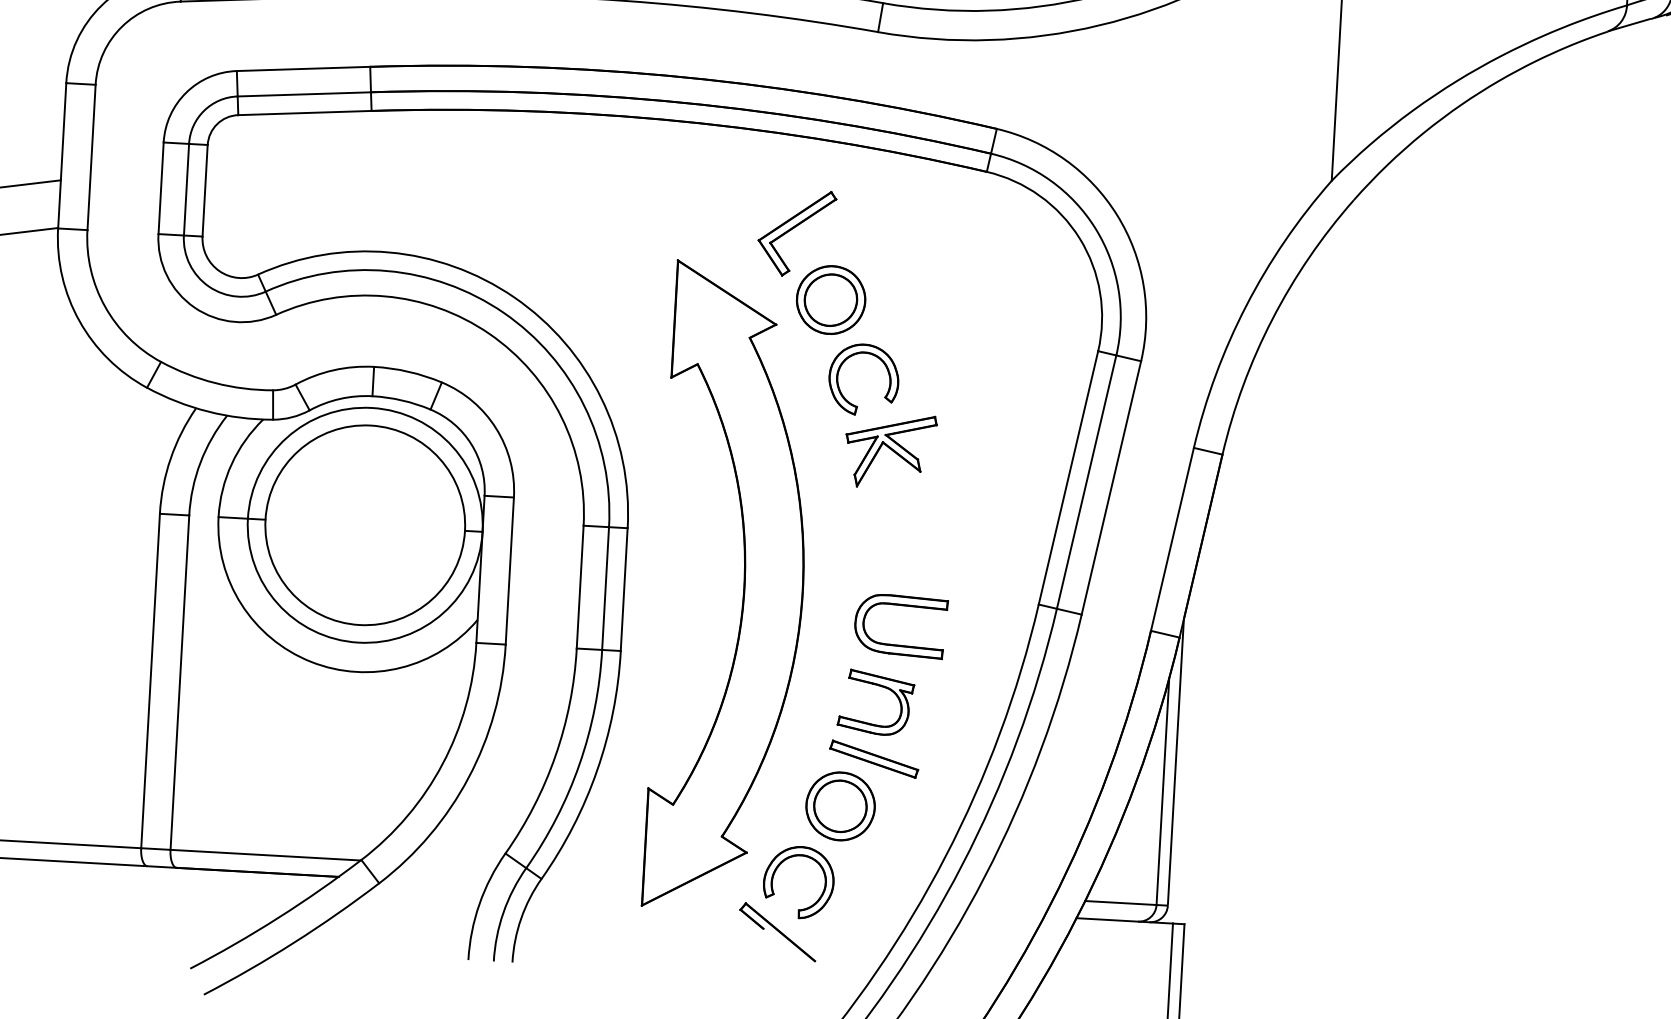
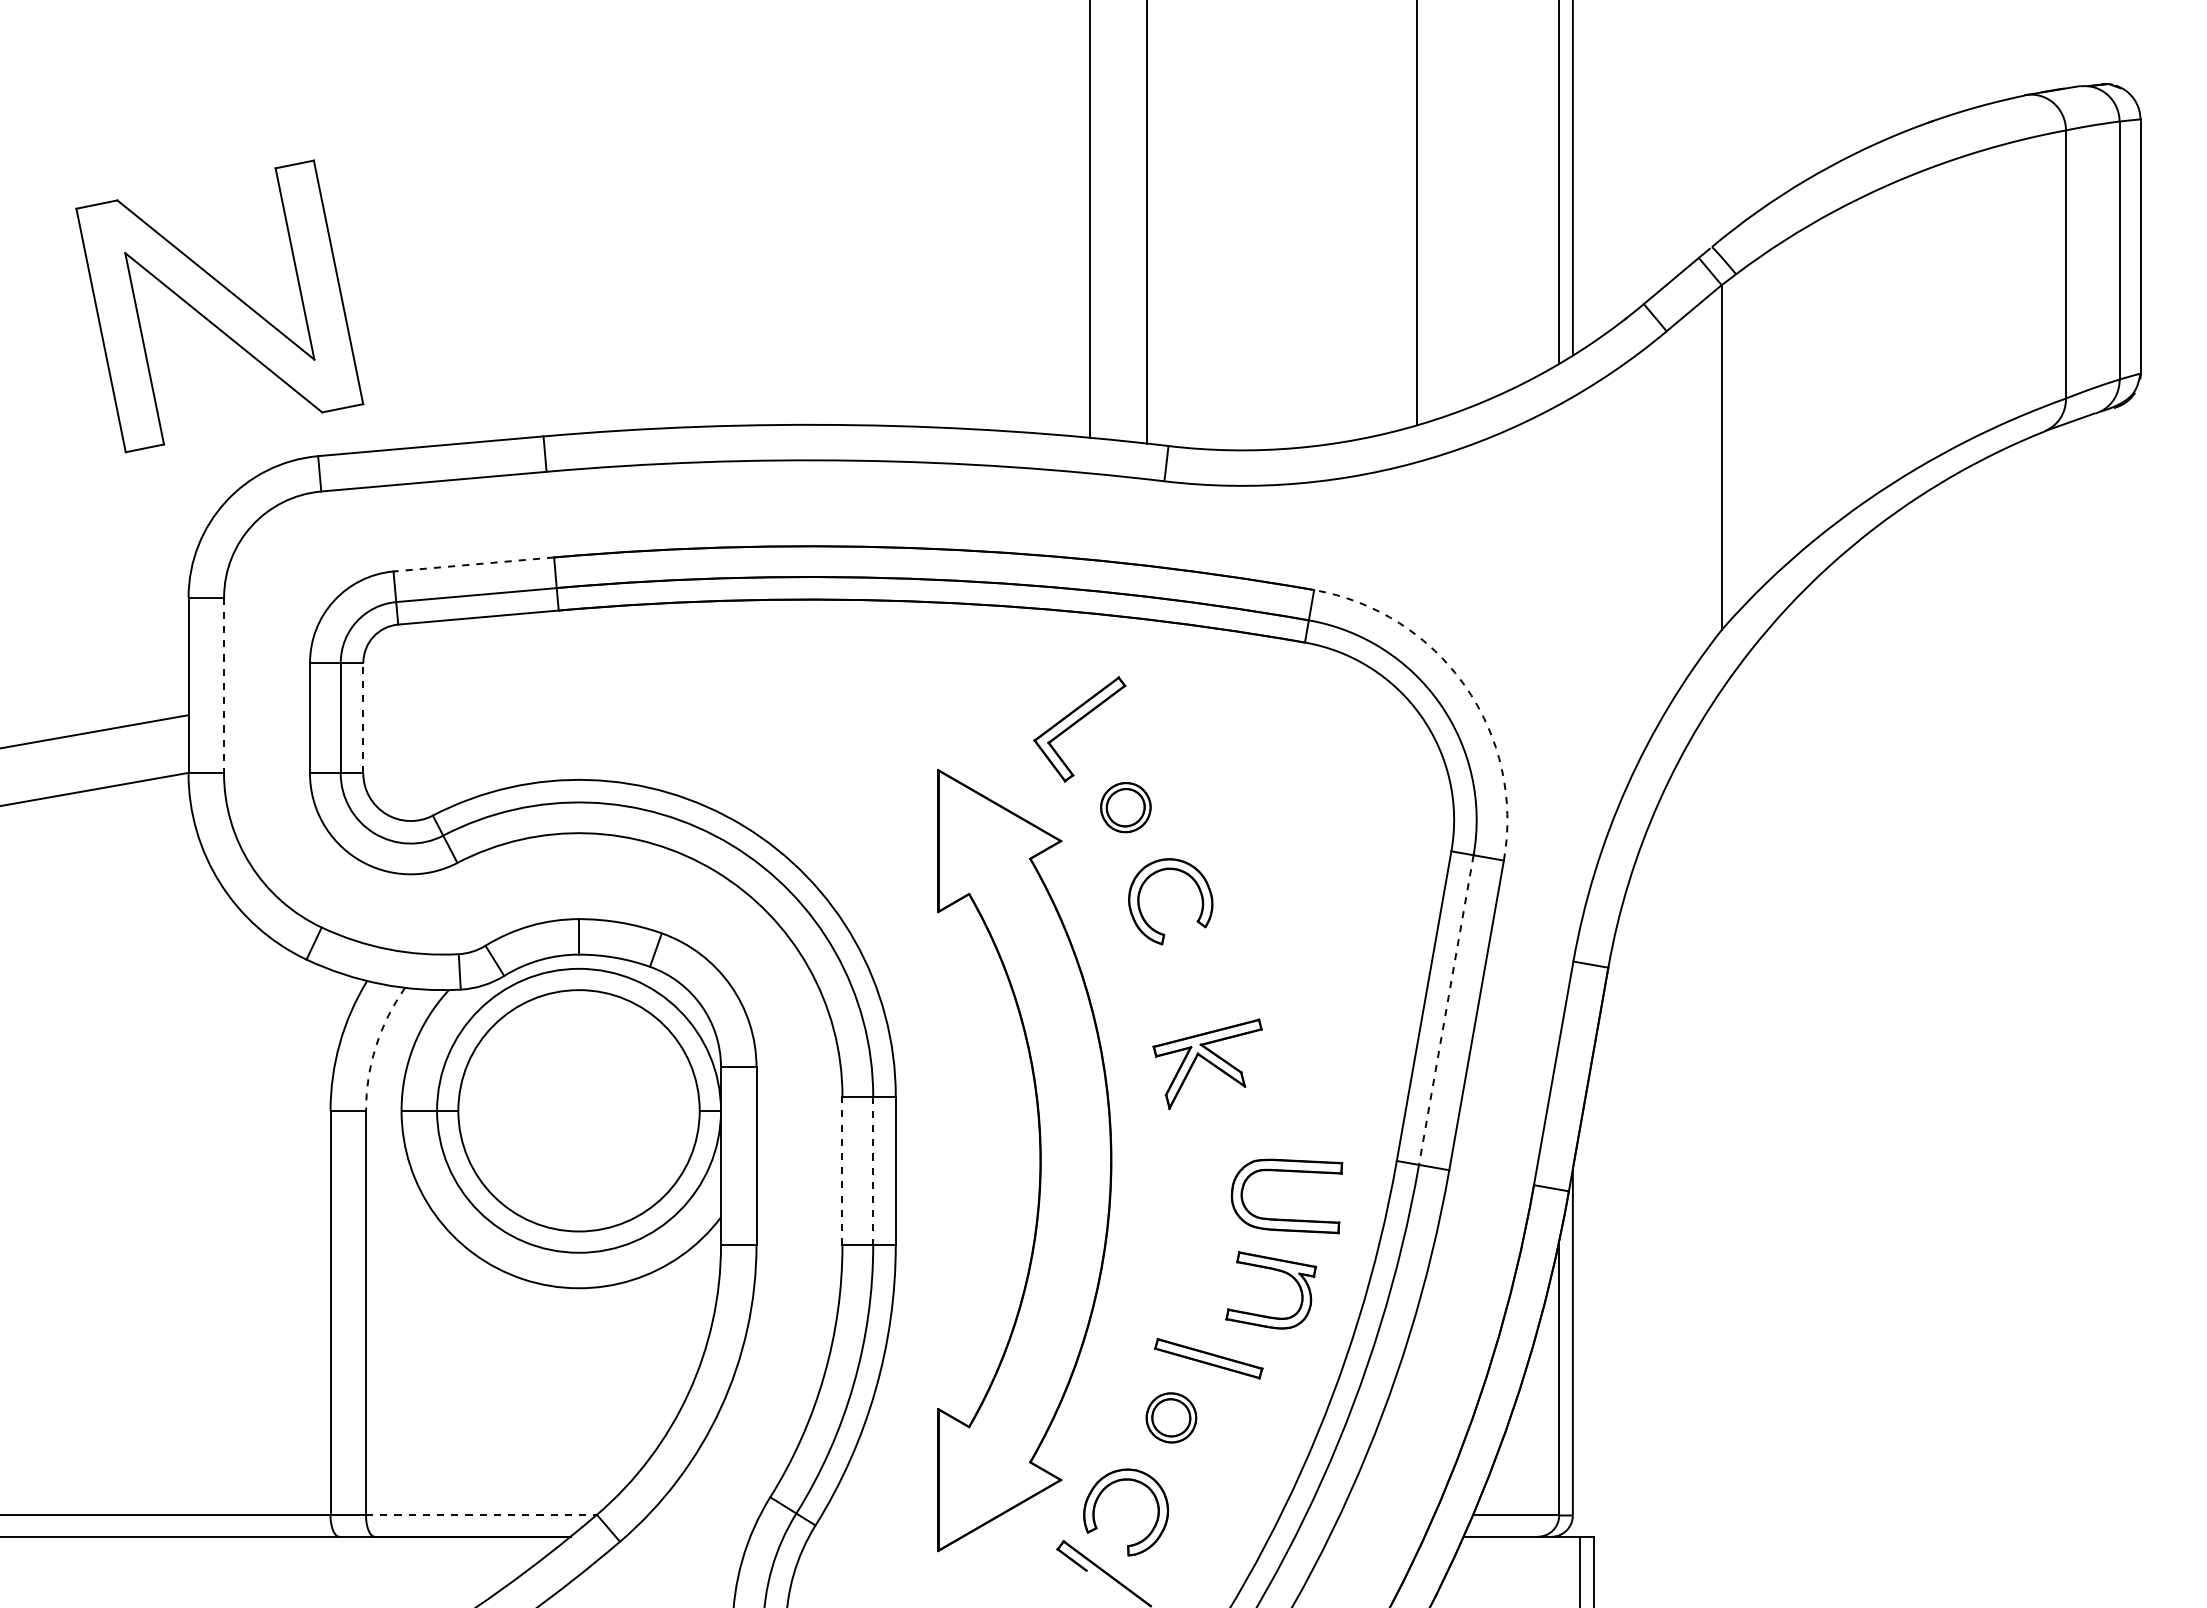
line: (303, 68) -> (473, 564), solid -> dashed
line: (91, 157) -> (224, 685), solid -> dashed
line: (205, 190) -> (363, 717), solid -> dashed
arc: (1117, 215) -> (1465, 686), solid -> dashed
part: (830, 299) -> (1125, 807), size x0.6
part: (890, 450) -> (1207, 1063), moved
arc: (200, 462) -> (376, 1046), solid -> dashed
line: (1086, 482) -> (1446, 1010), solid -> dashed
line: (580, 586) -> (842, 1170), solid -> dashed
line: (605, 589) -> (873, 1171), solid -> dashed
part: (896, 644) -> (1282, 1218), moved
part: (882, 687) -> (1277, 1271), moved
part: (840, 806) -> (1171, 1417), size x0.6
line: (265, 855) -> (481, 1515), solid -> dashed

